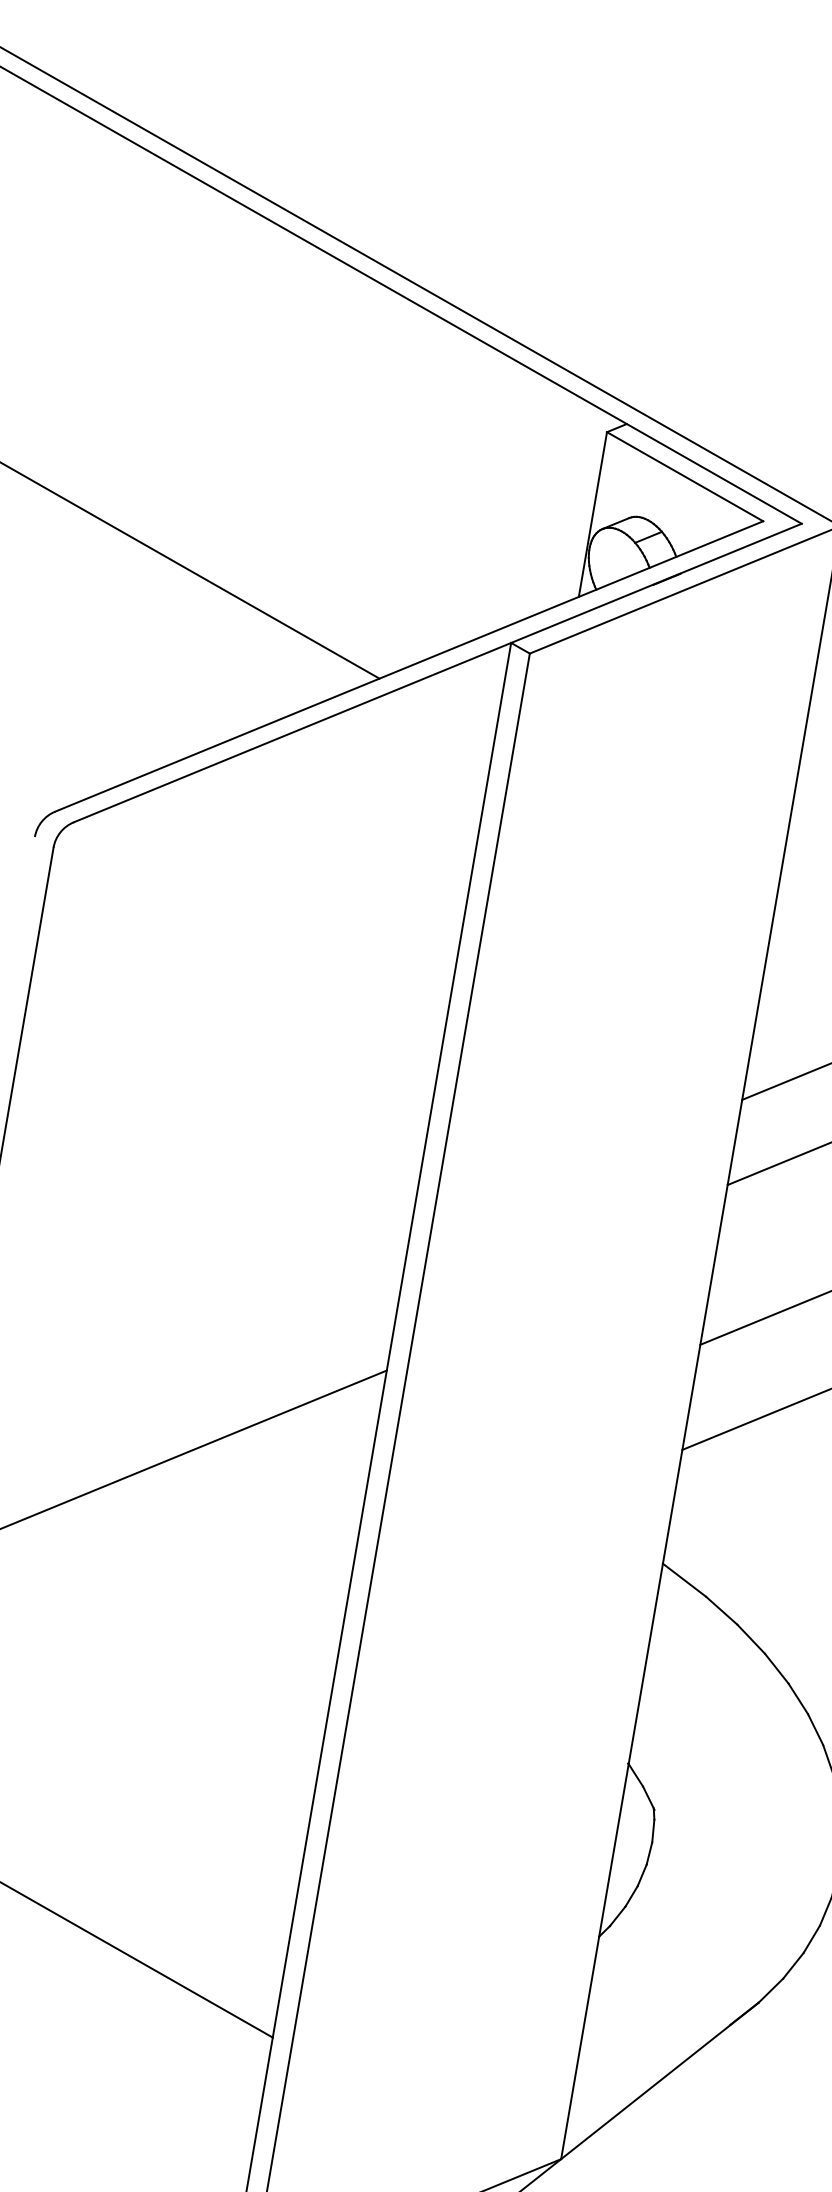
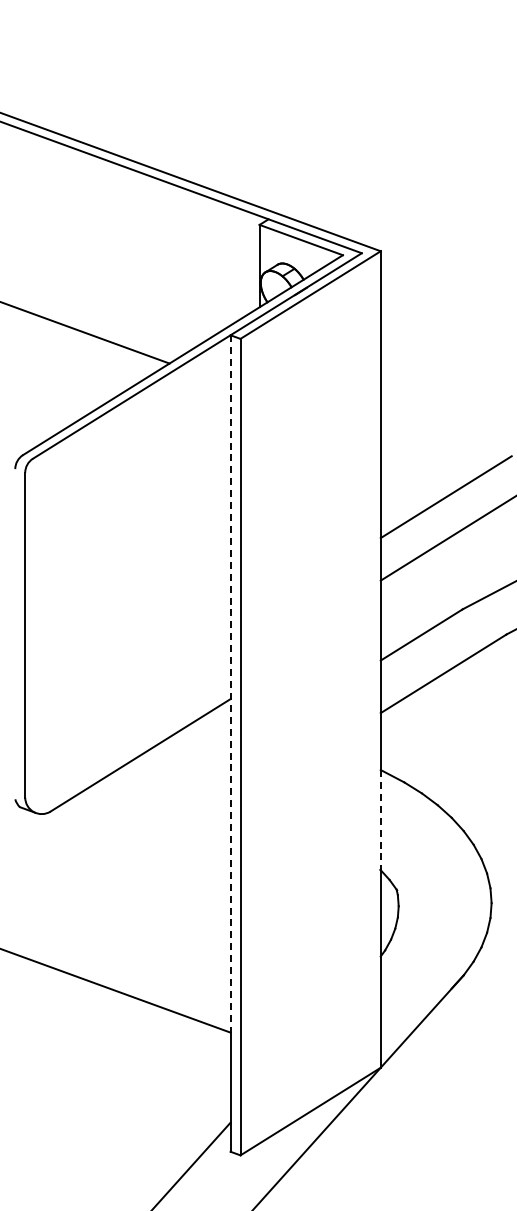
line: (392, 1339) -> (230, 683), solid -> dashed
line: (645, 1664) -> (380, 820), solid -> dashed

